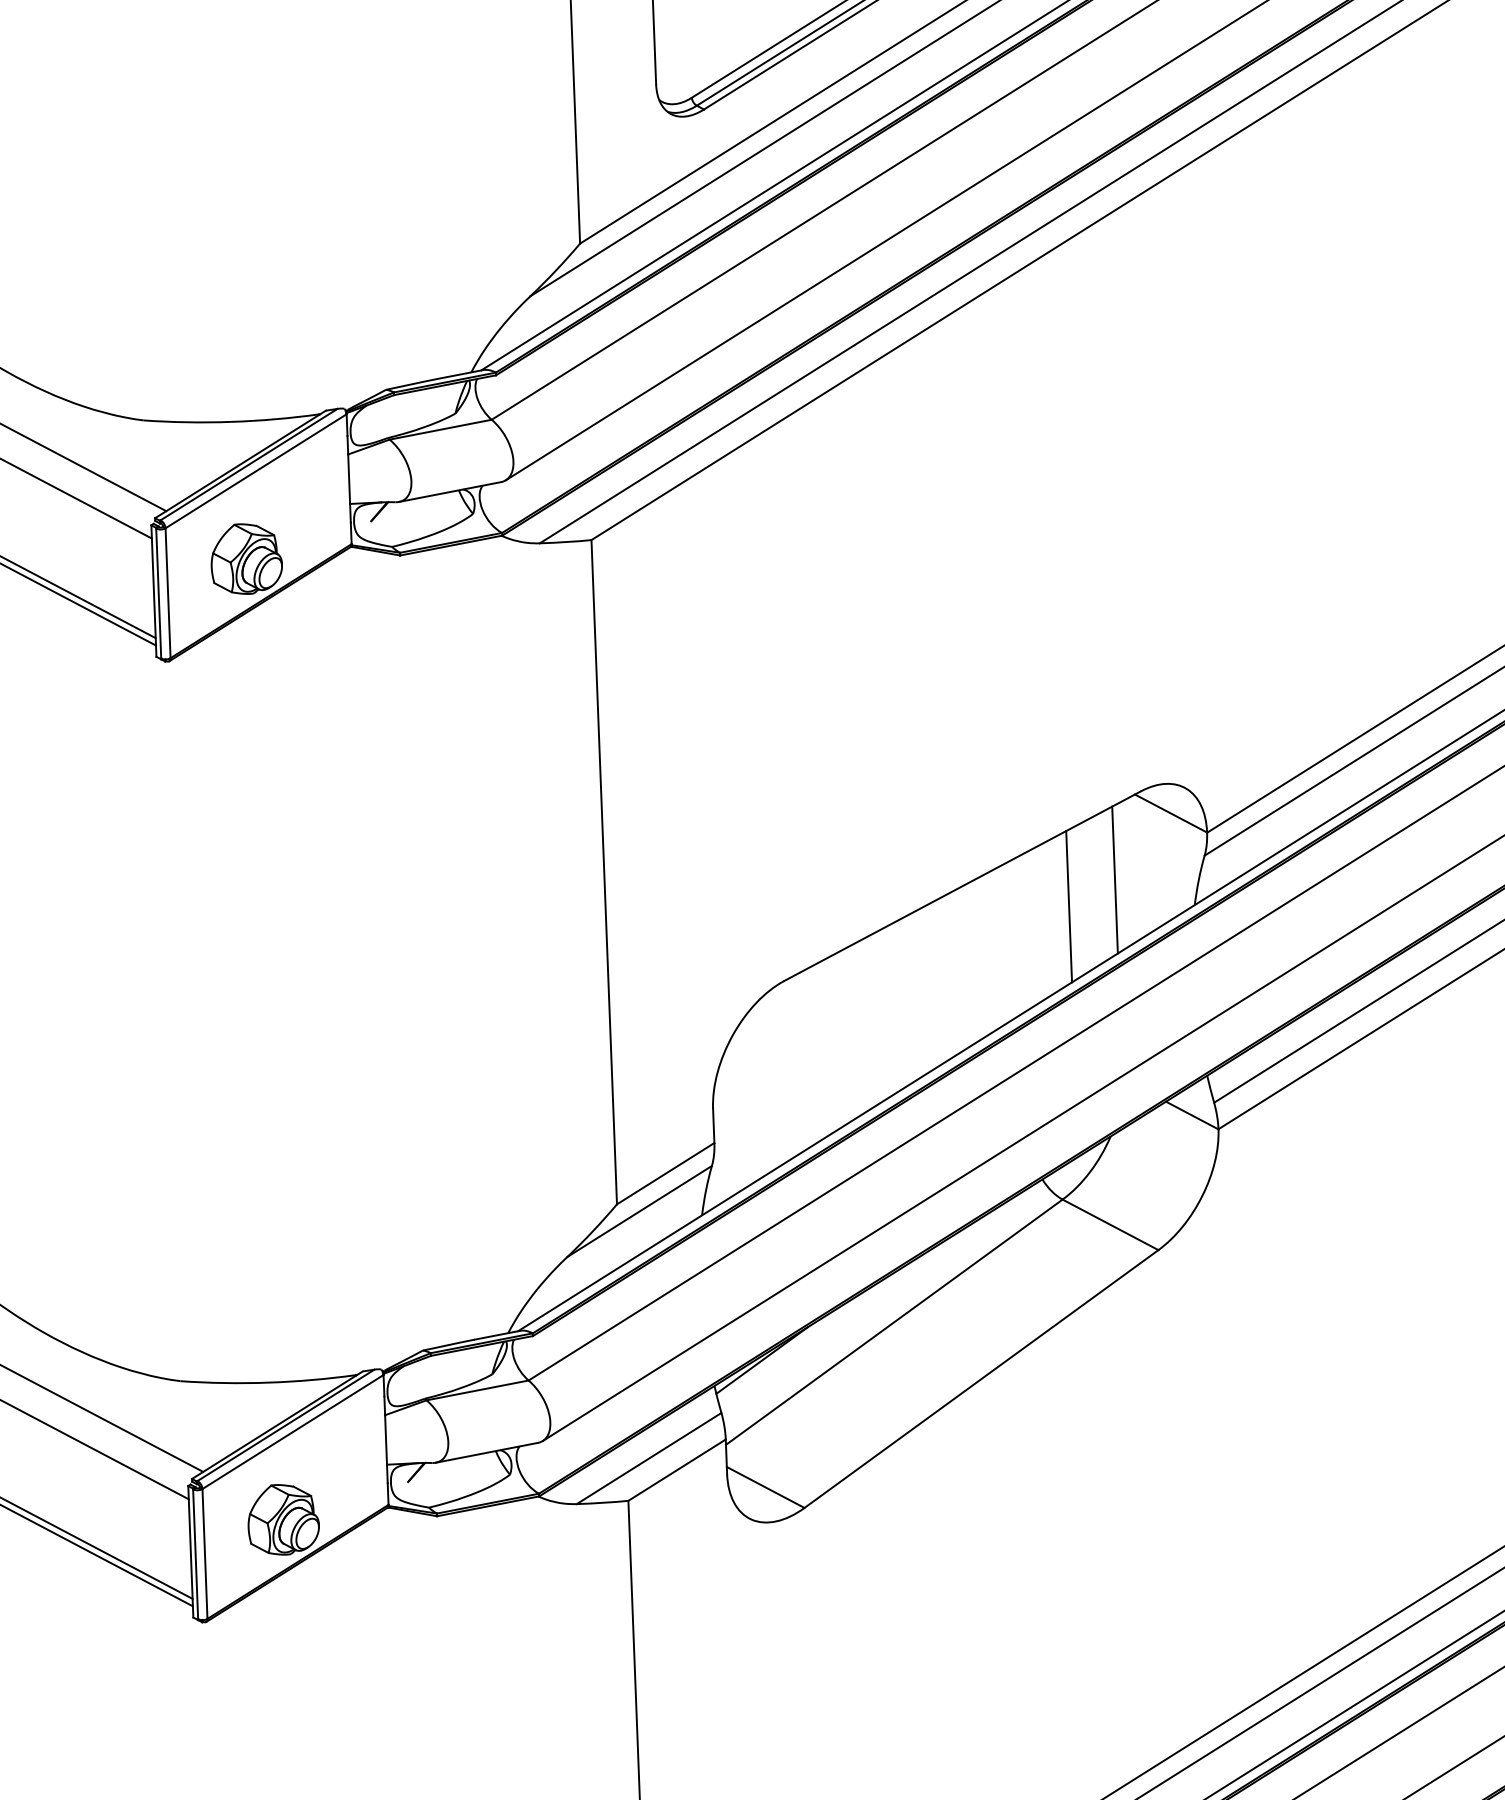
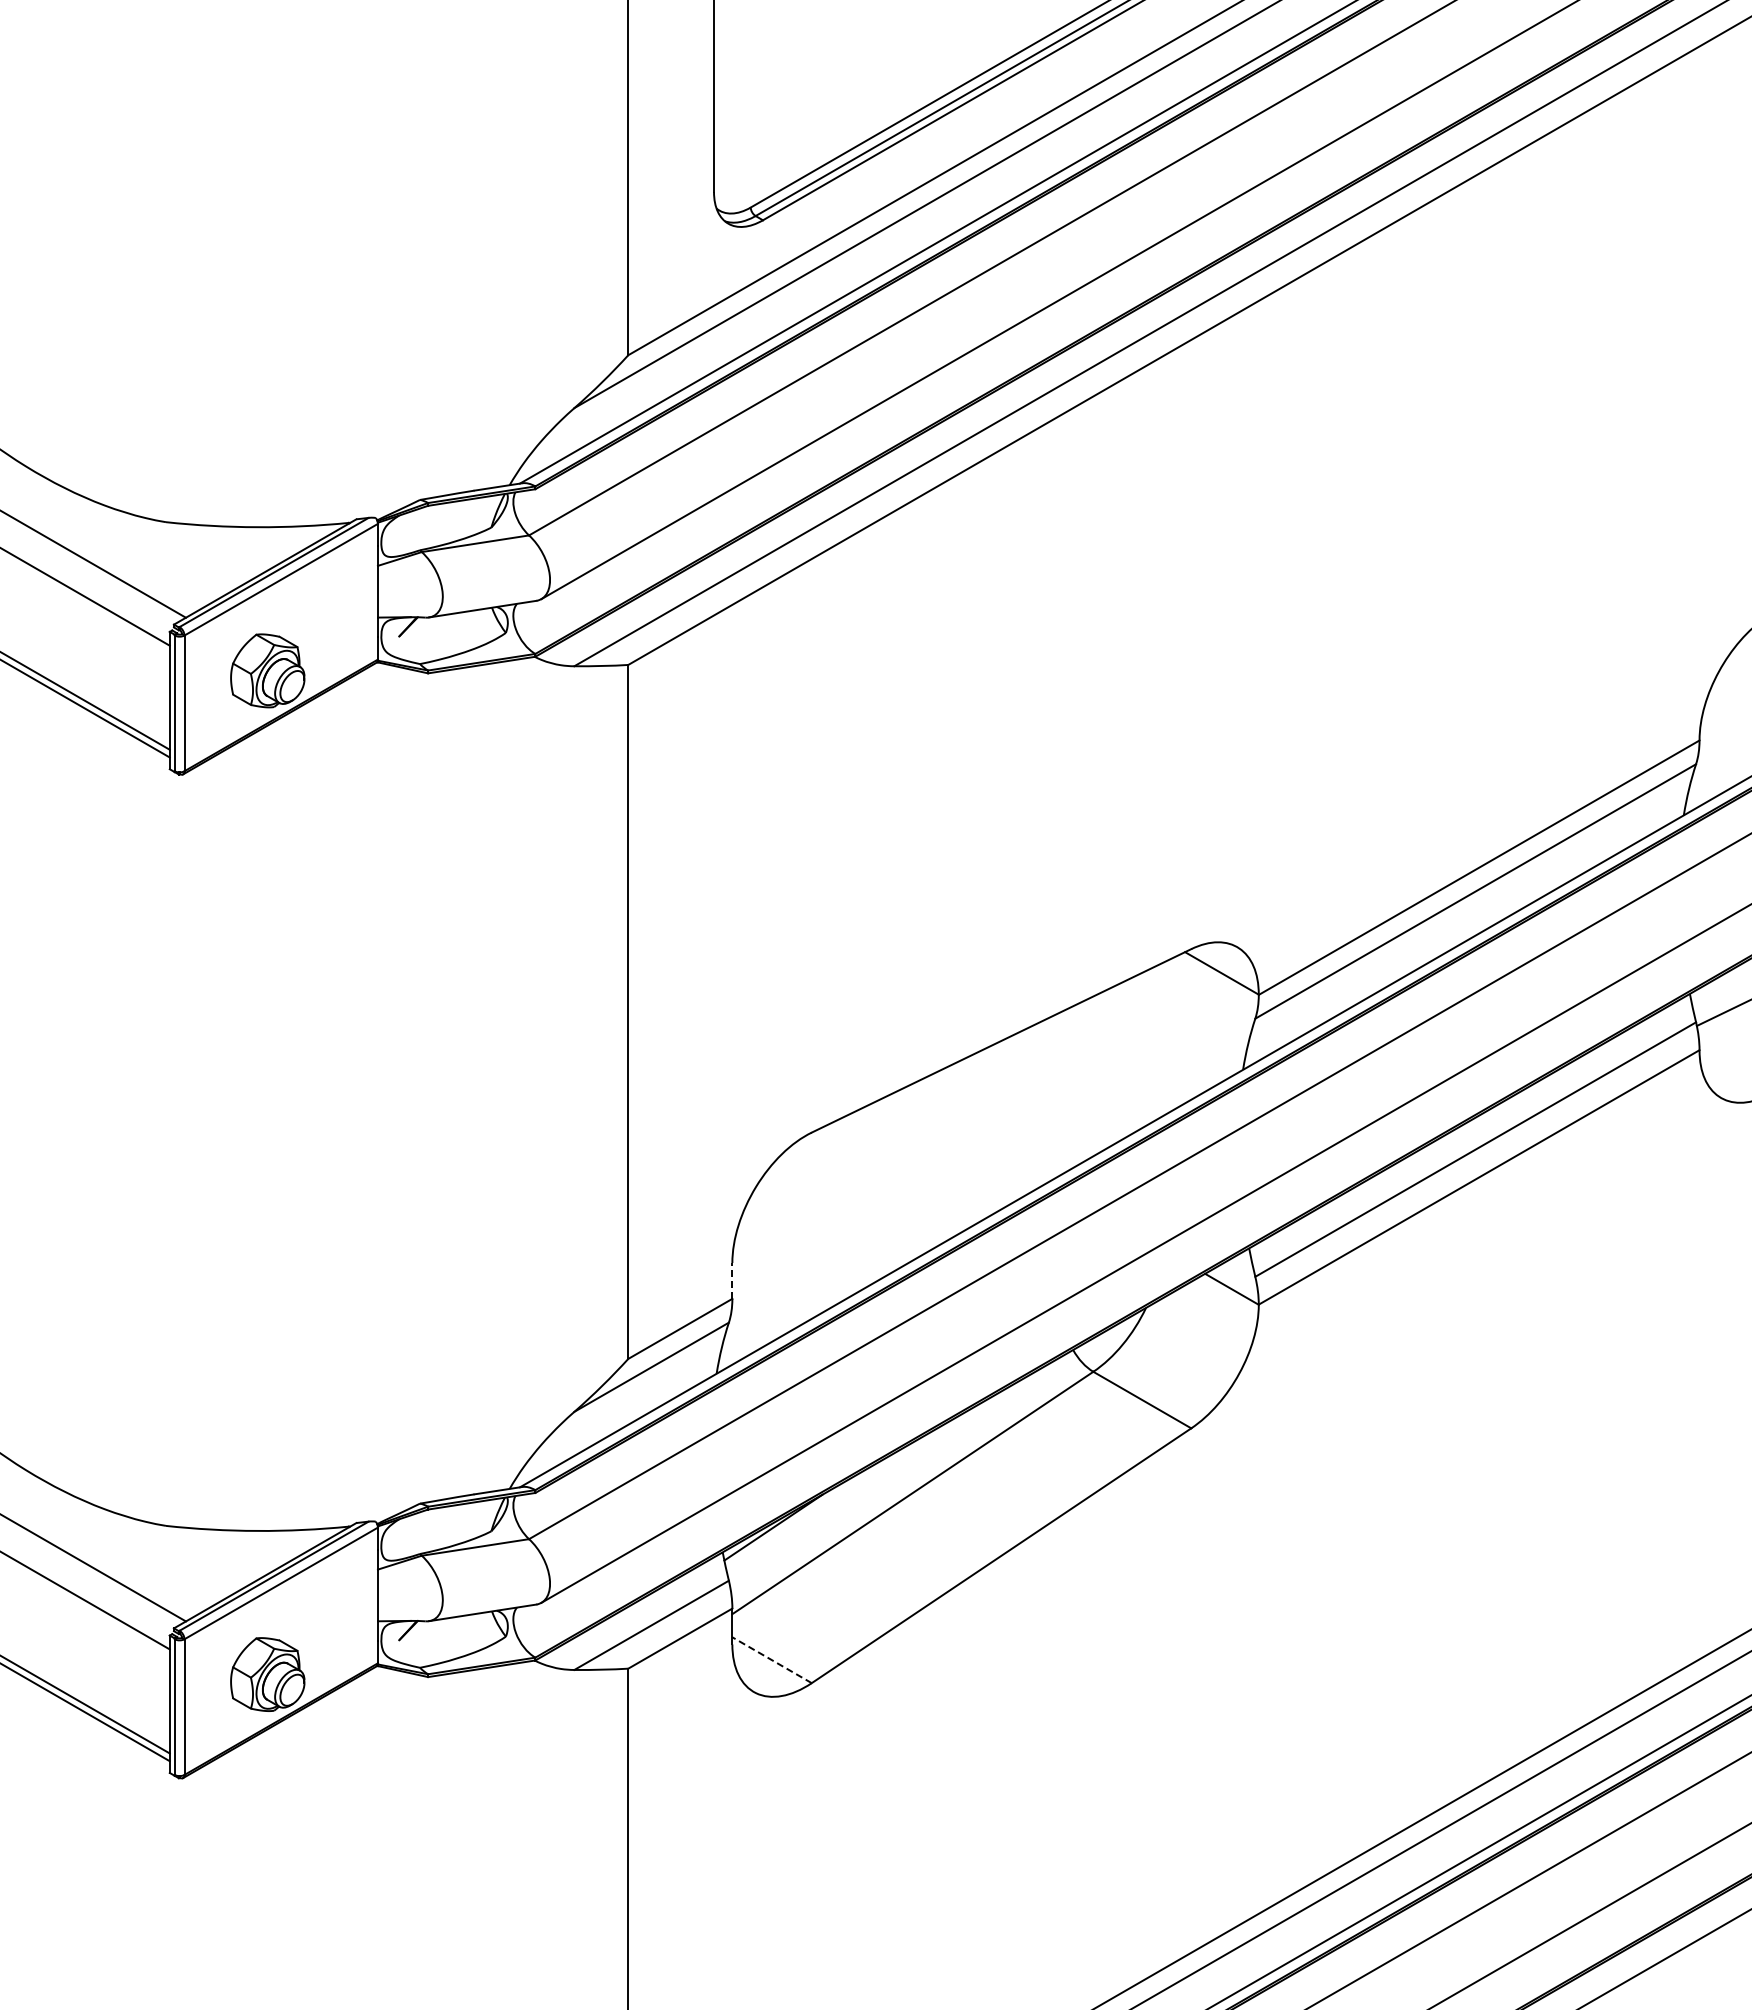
line: (1114, 879) -> (1160, 1040), removed
line: (1068, 906) -> (1111, 1066), removed
line: (713, 1125) -> (732, 1280), solid -> dashed
line: (766, 1487) -> (772, 1660), solid -> dashed

